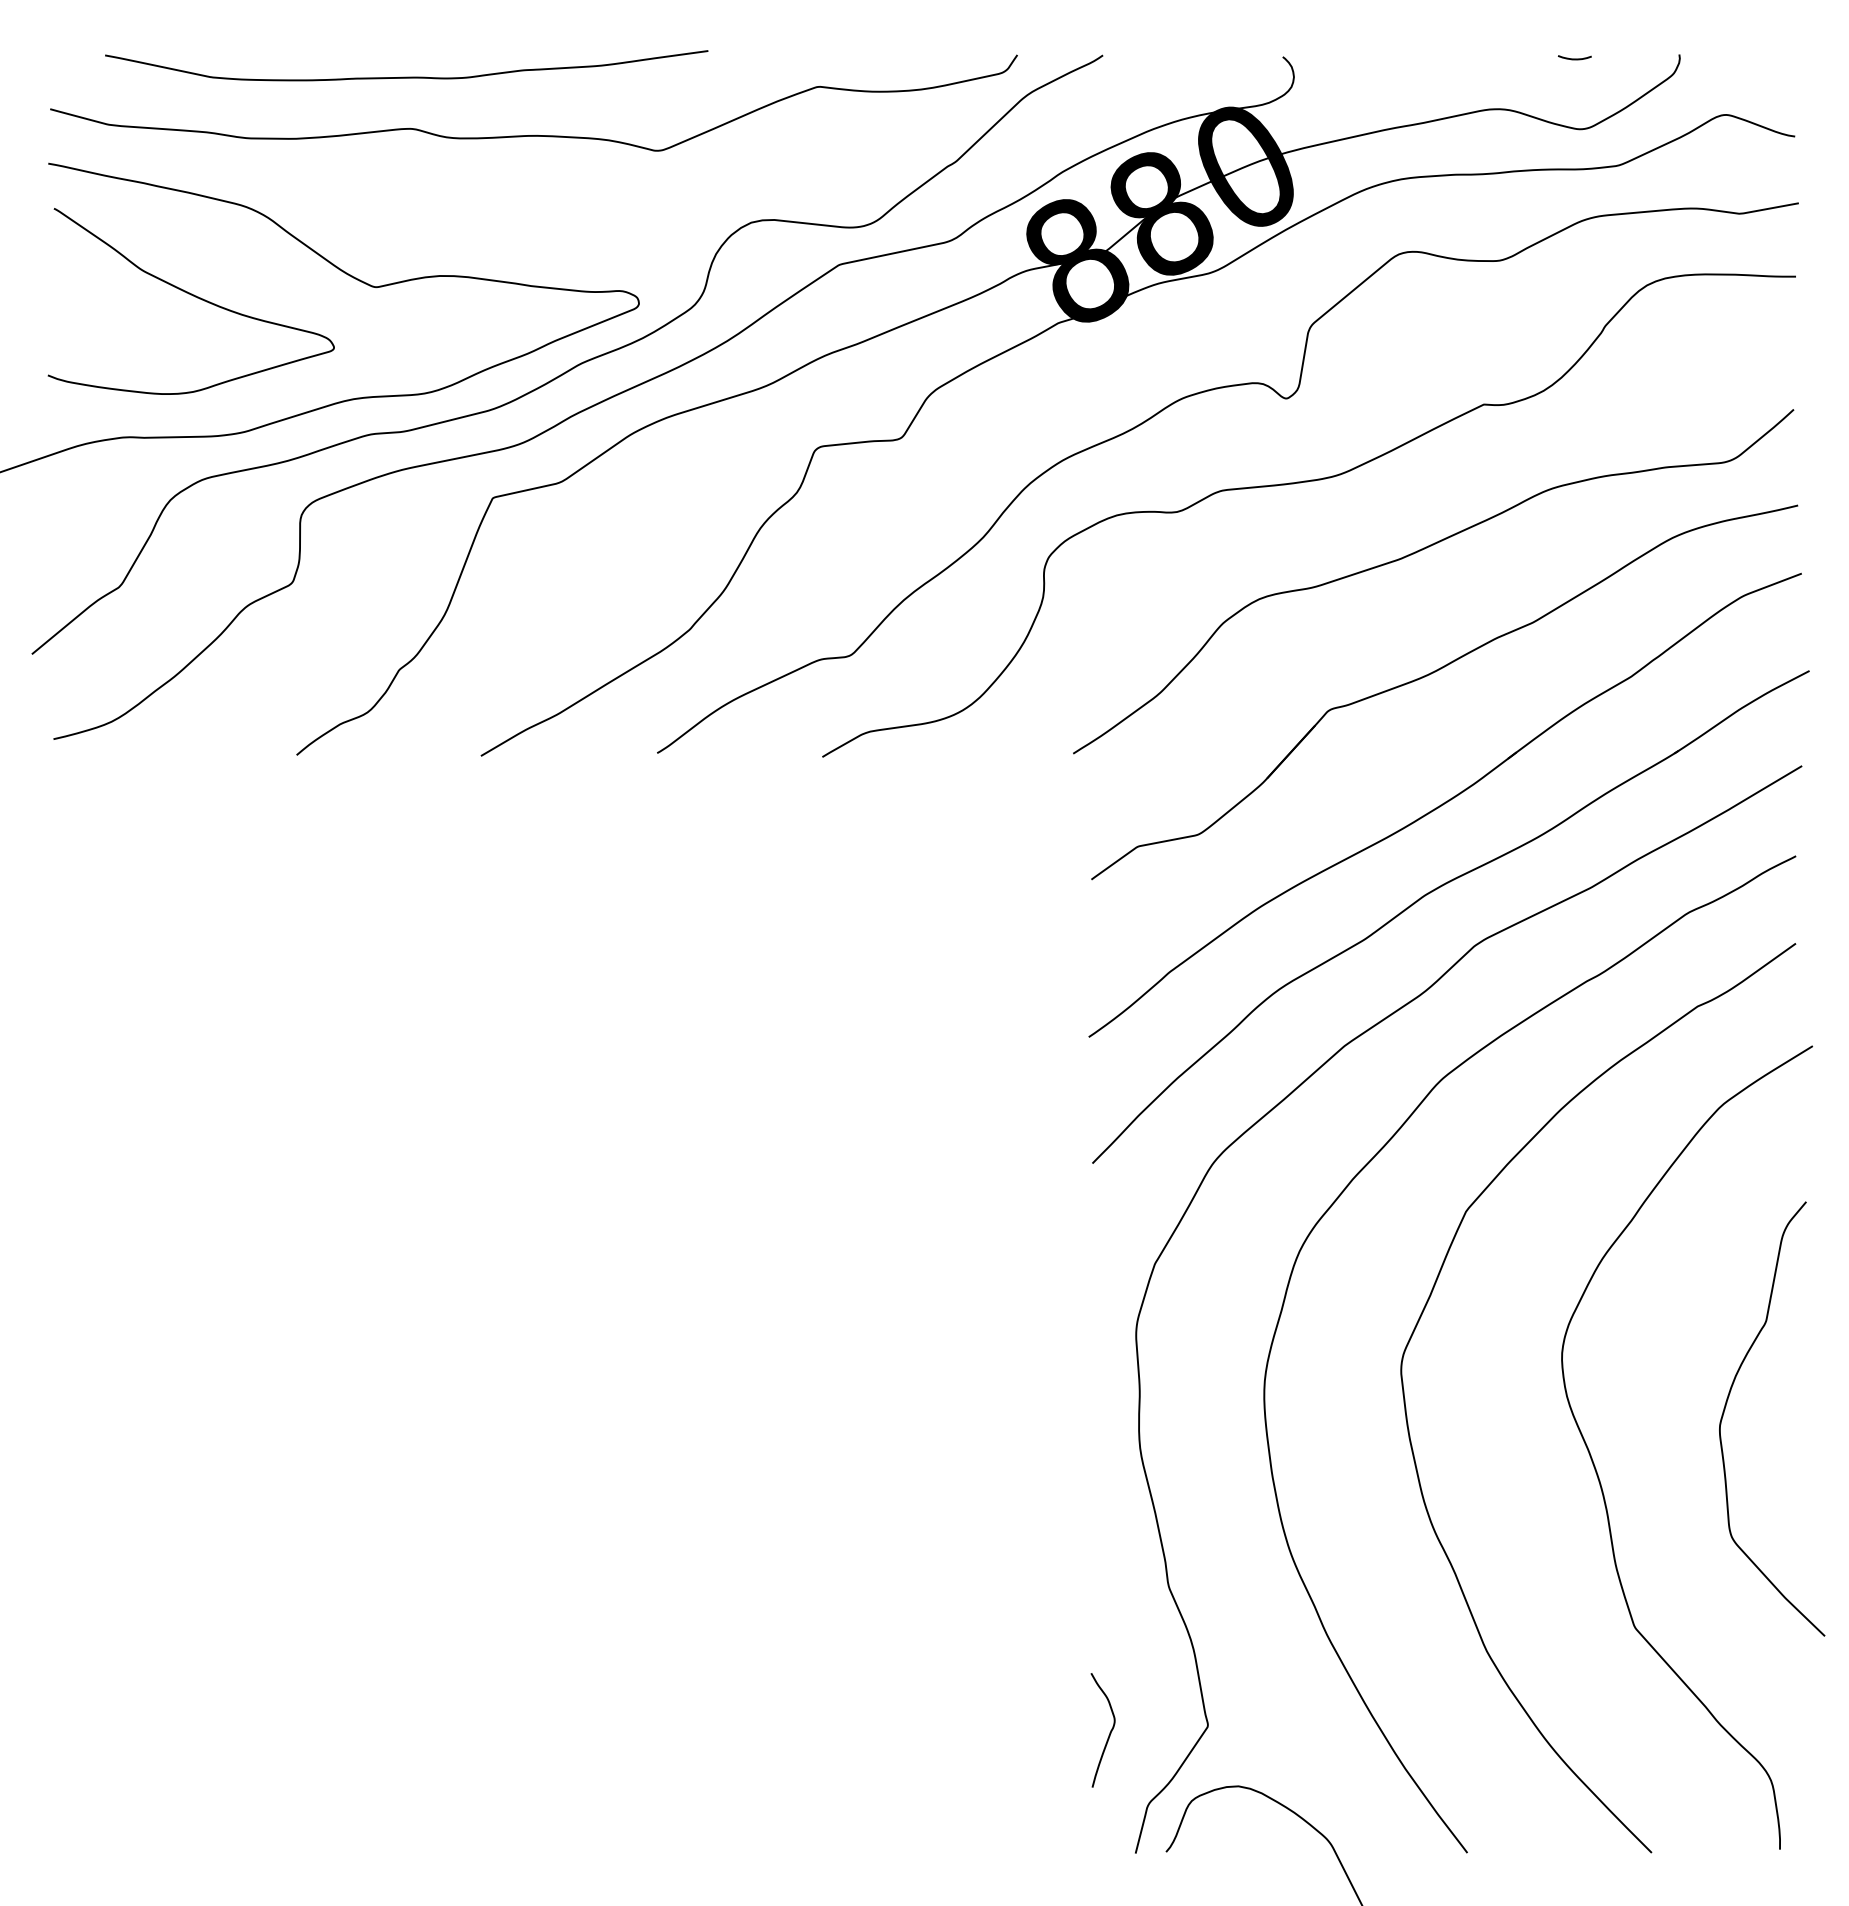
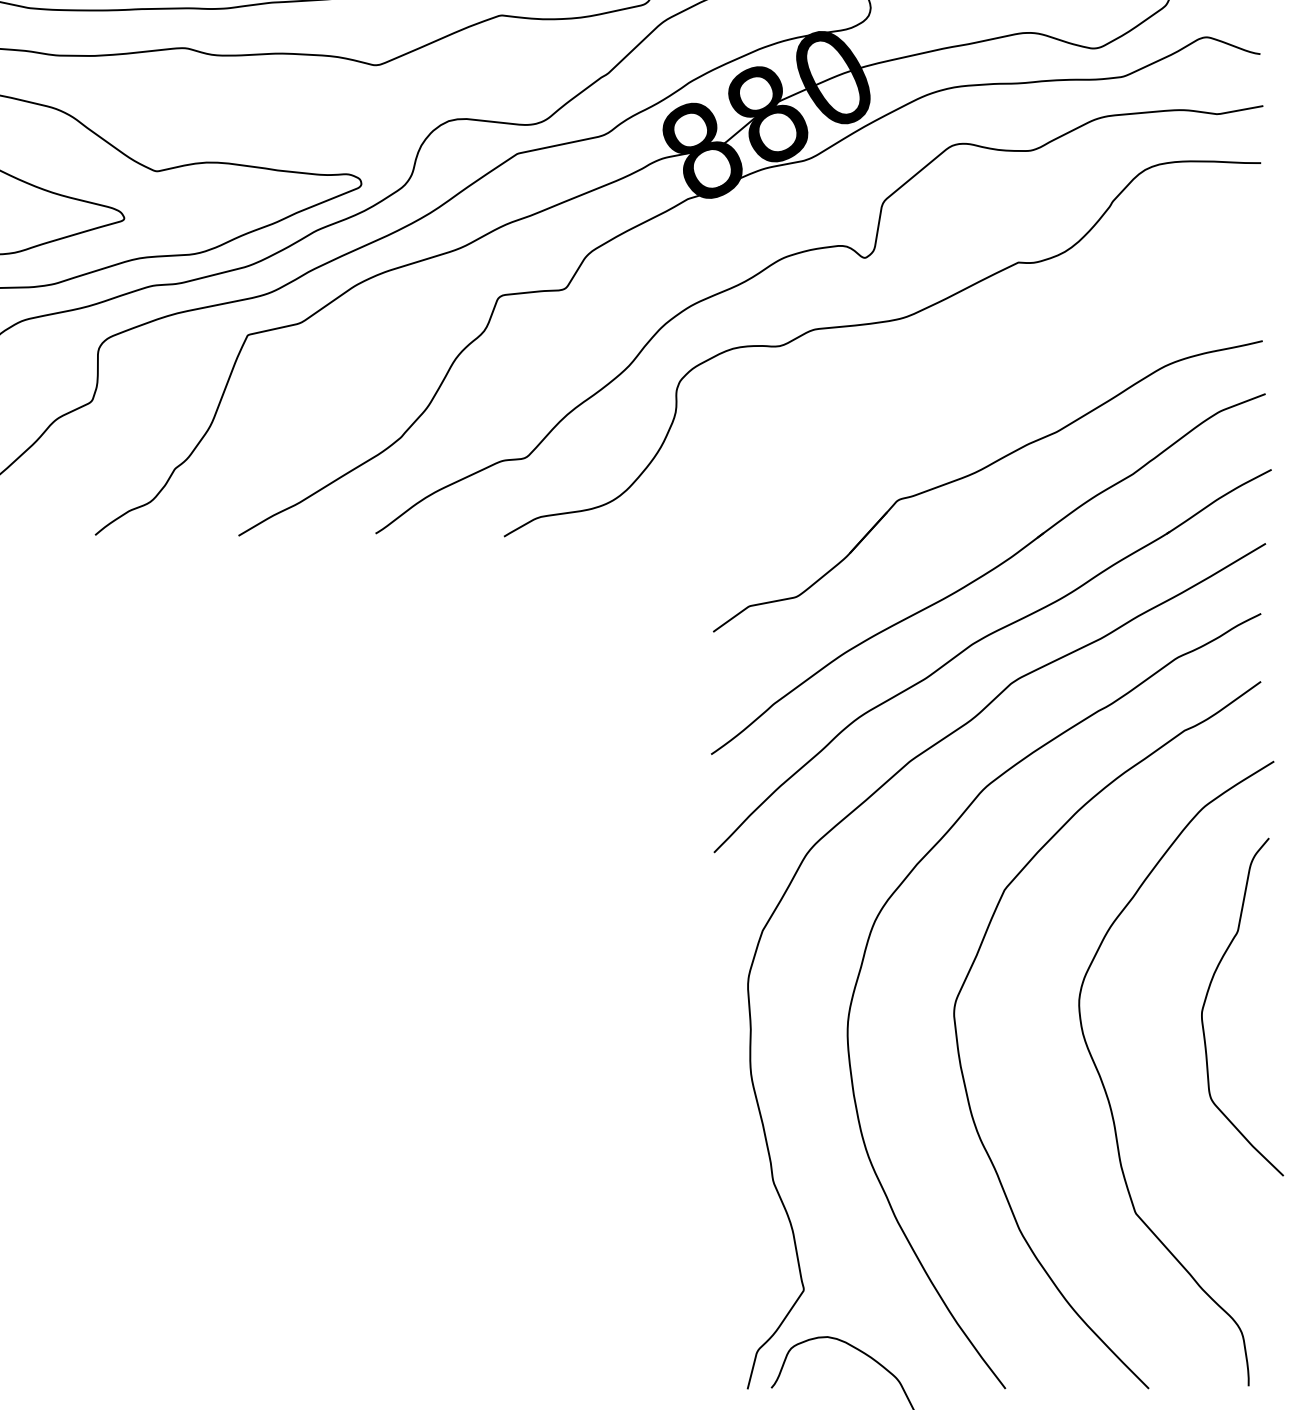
curve: (1418, 552) -> (967, 377), removed
curve: (1727, 1403) -> (1207, 995), moved
curve: (1109, 1732) -> (727, 1295), removed

